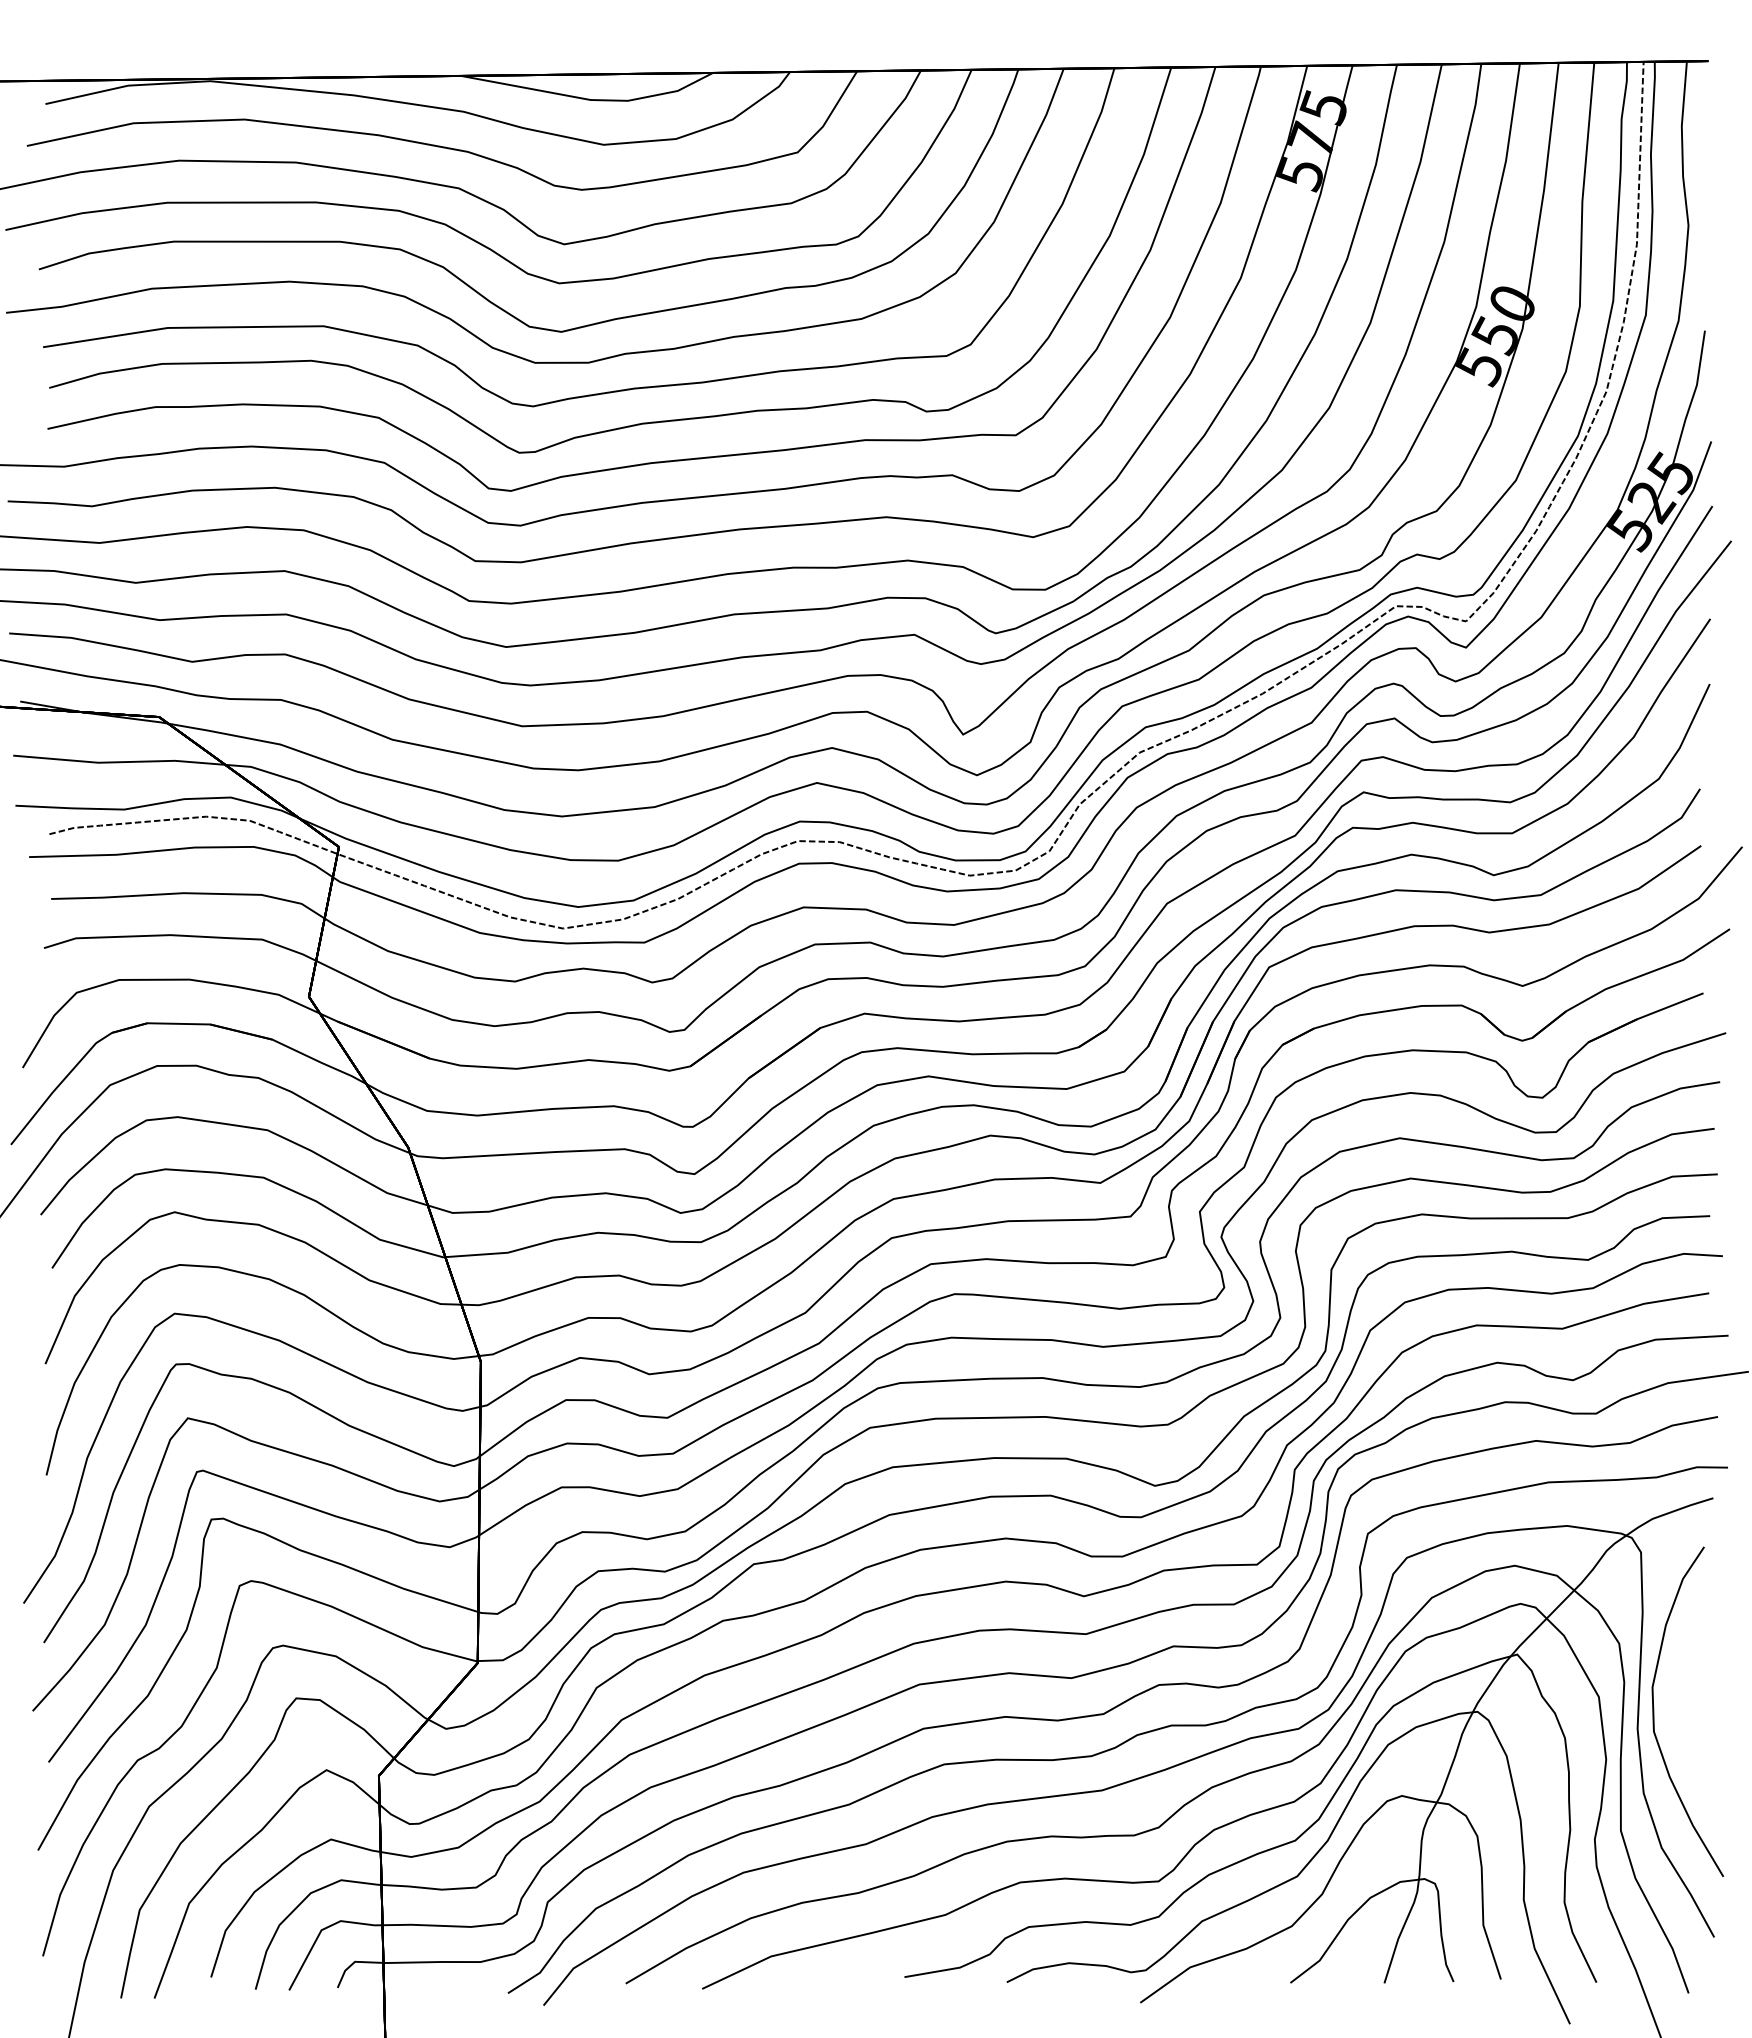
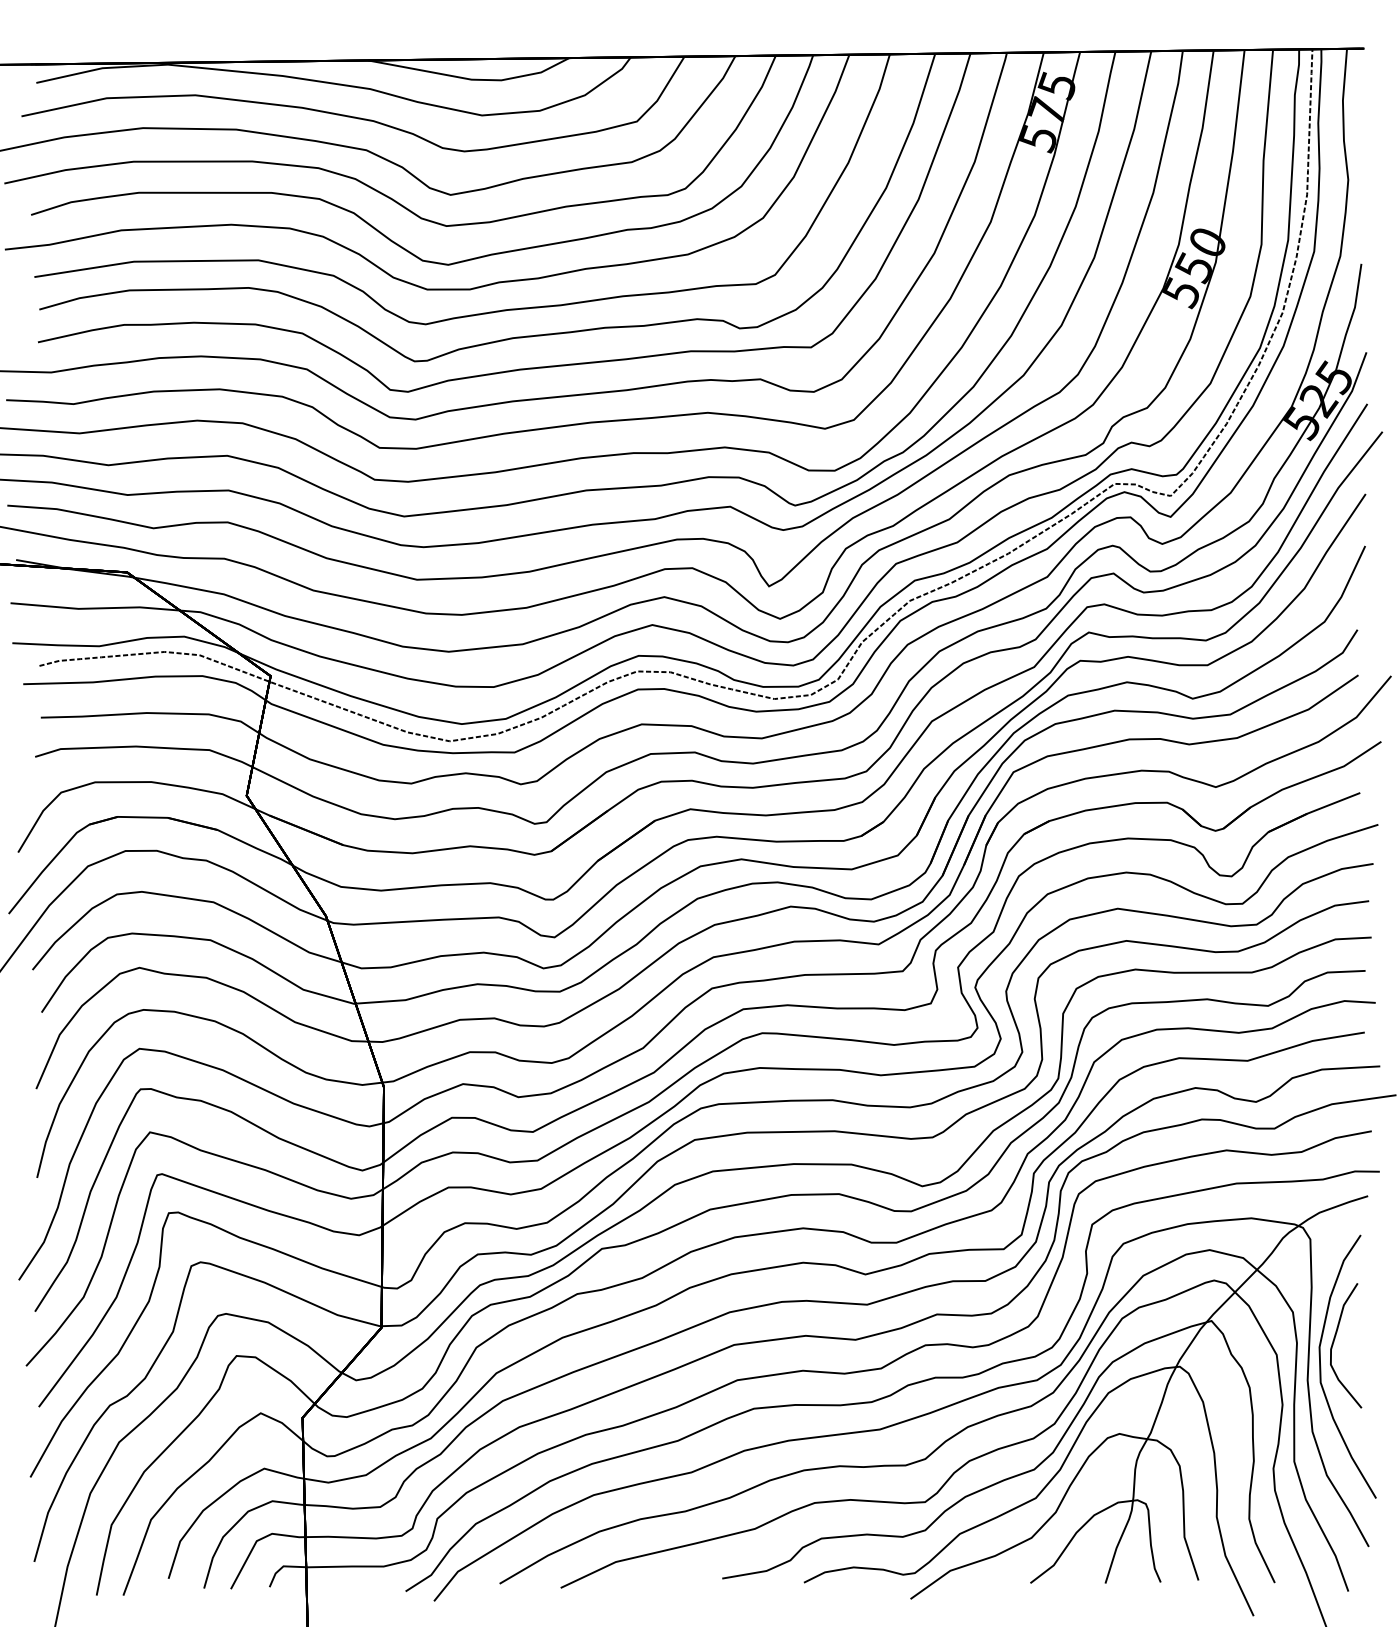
curve: (1671, 1679) -> (1334, 1340), added

